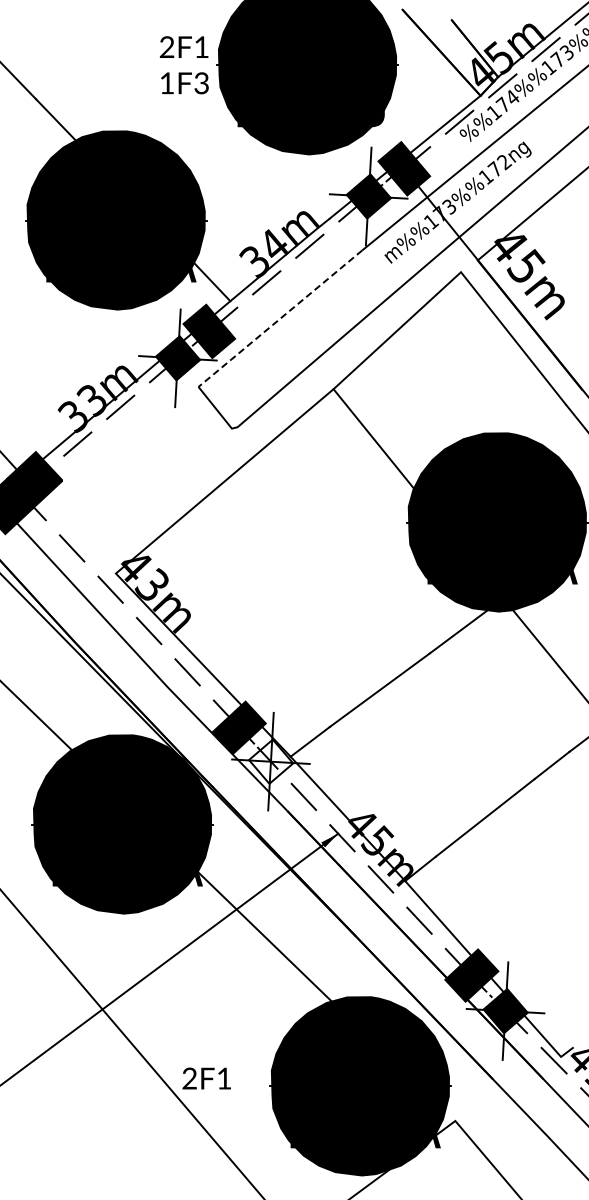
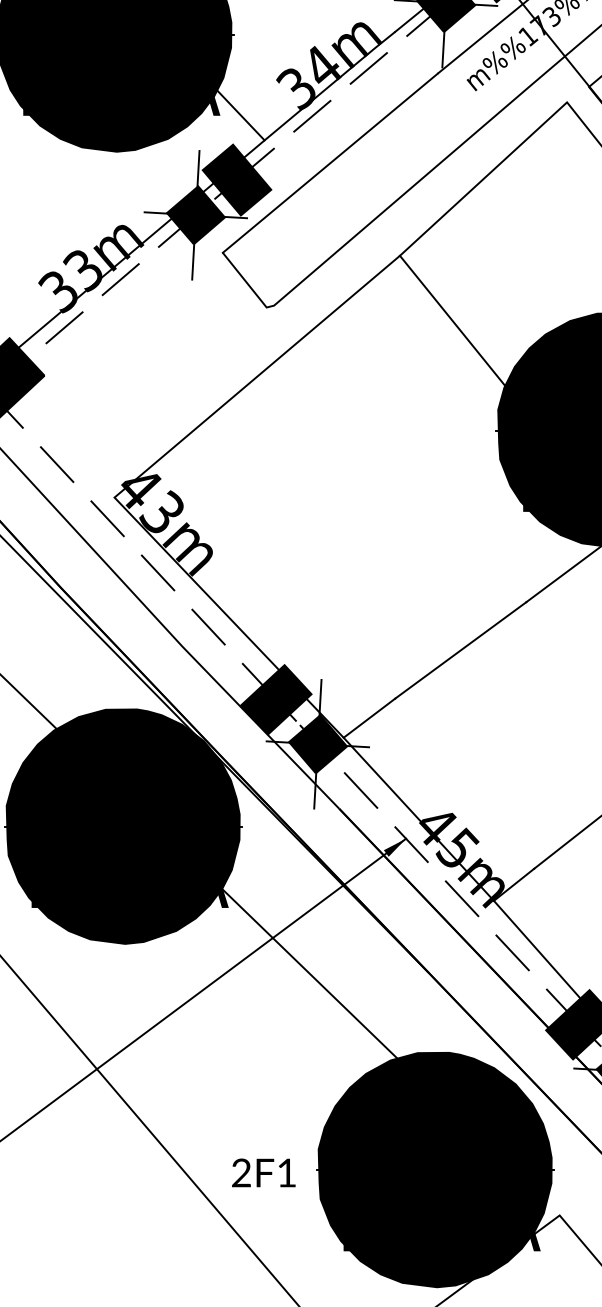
line: (280, 318) -> (330, 163), dashed -> solid
fill: (271, 761) -> (318, 744), added
text: (206, 1078) -> (263, 1172), moved

